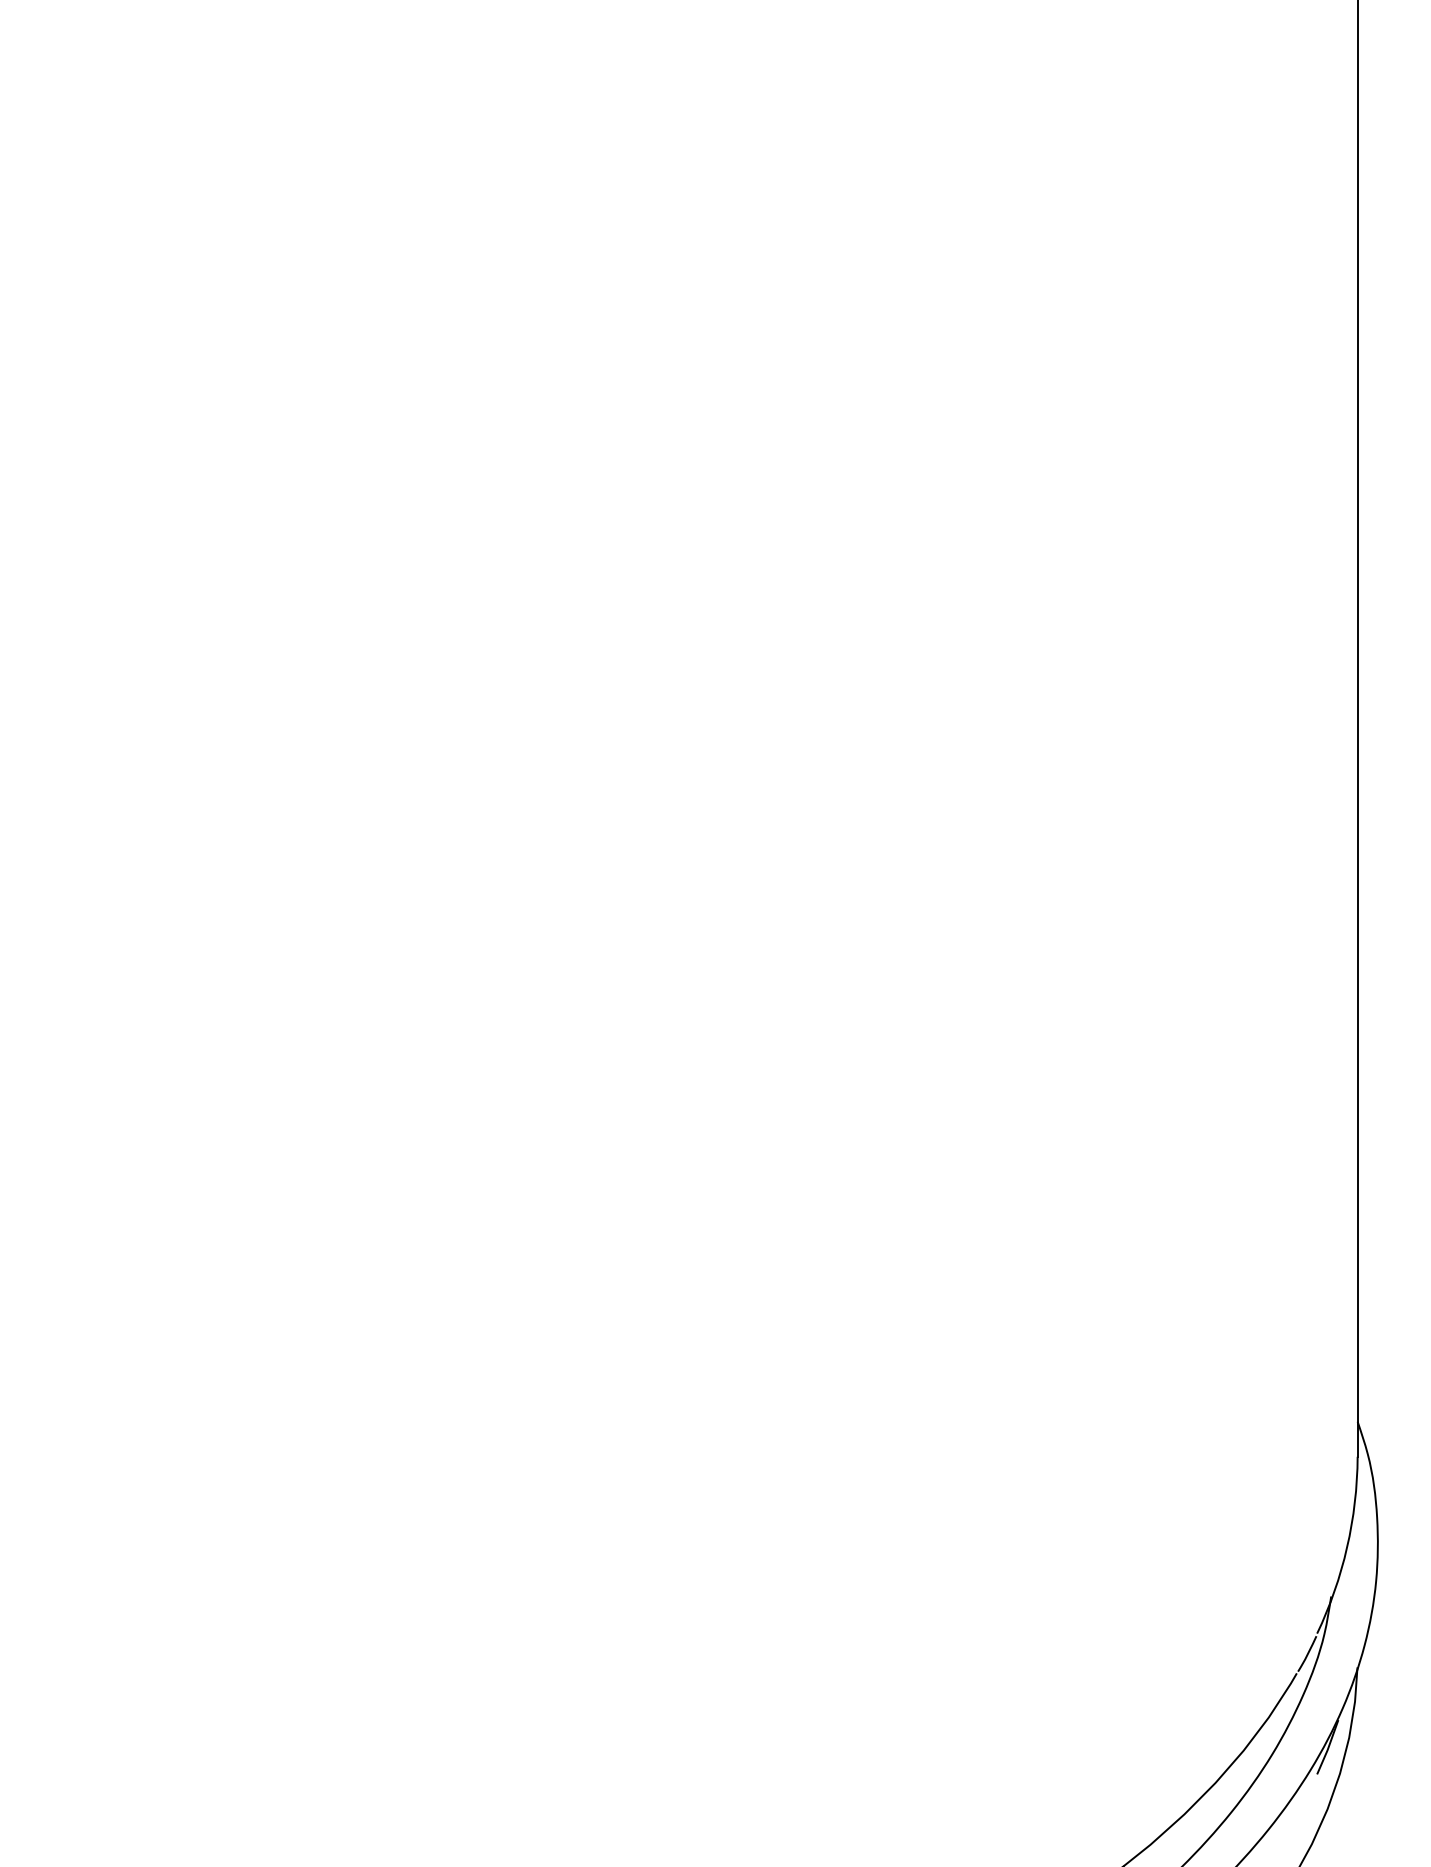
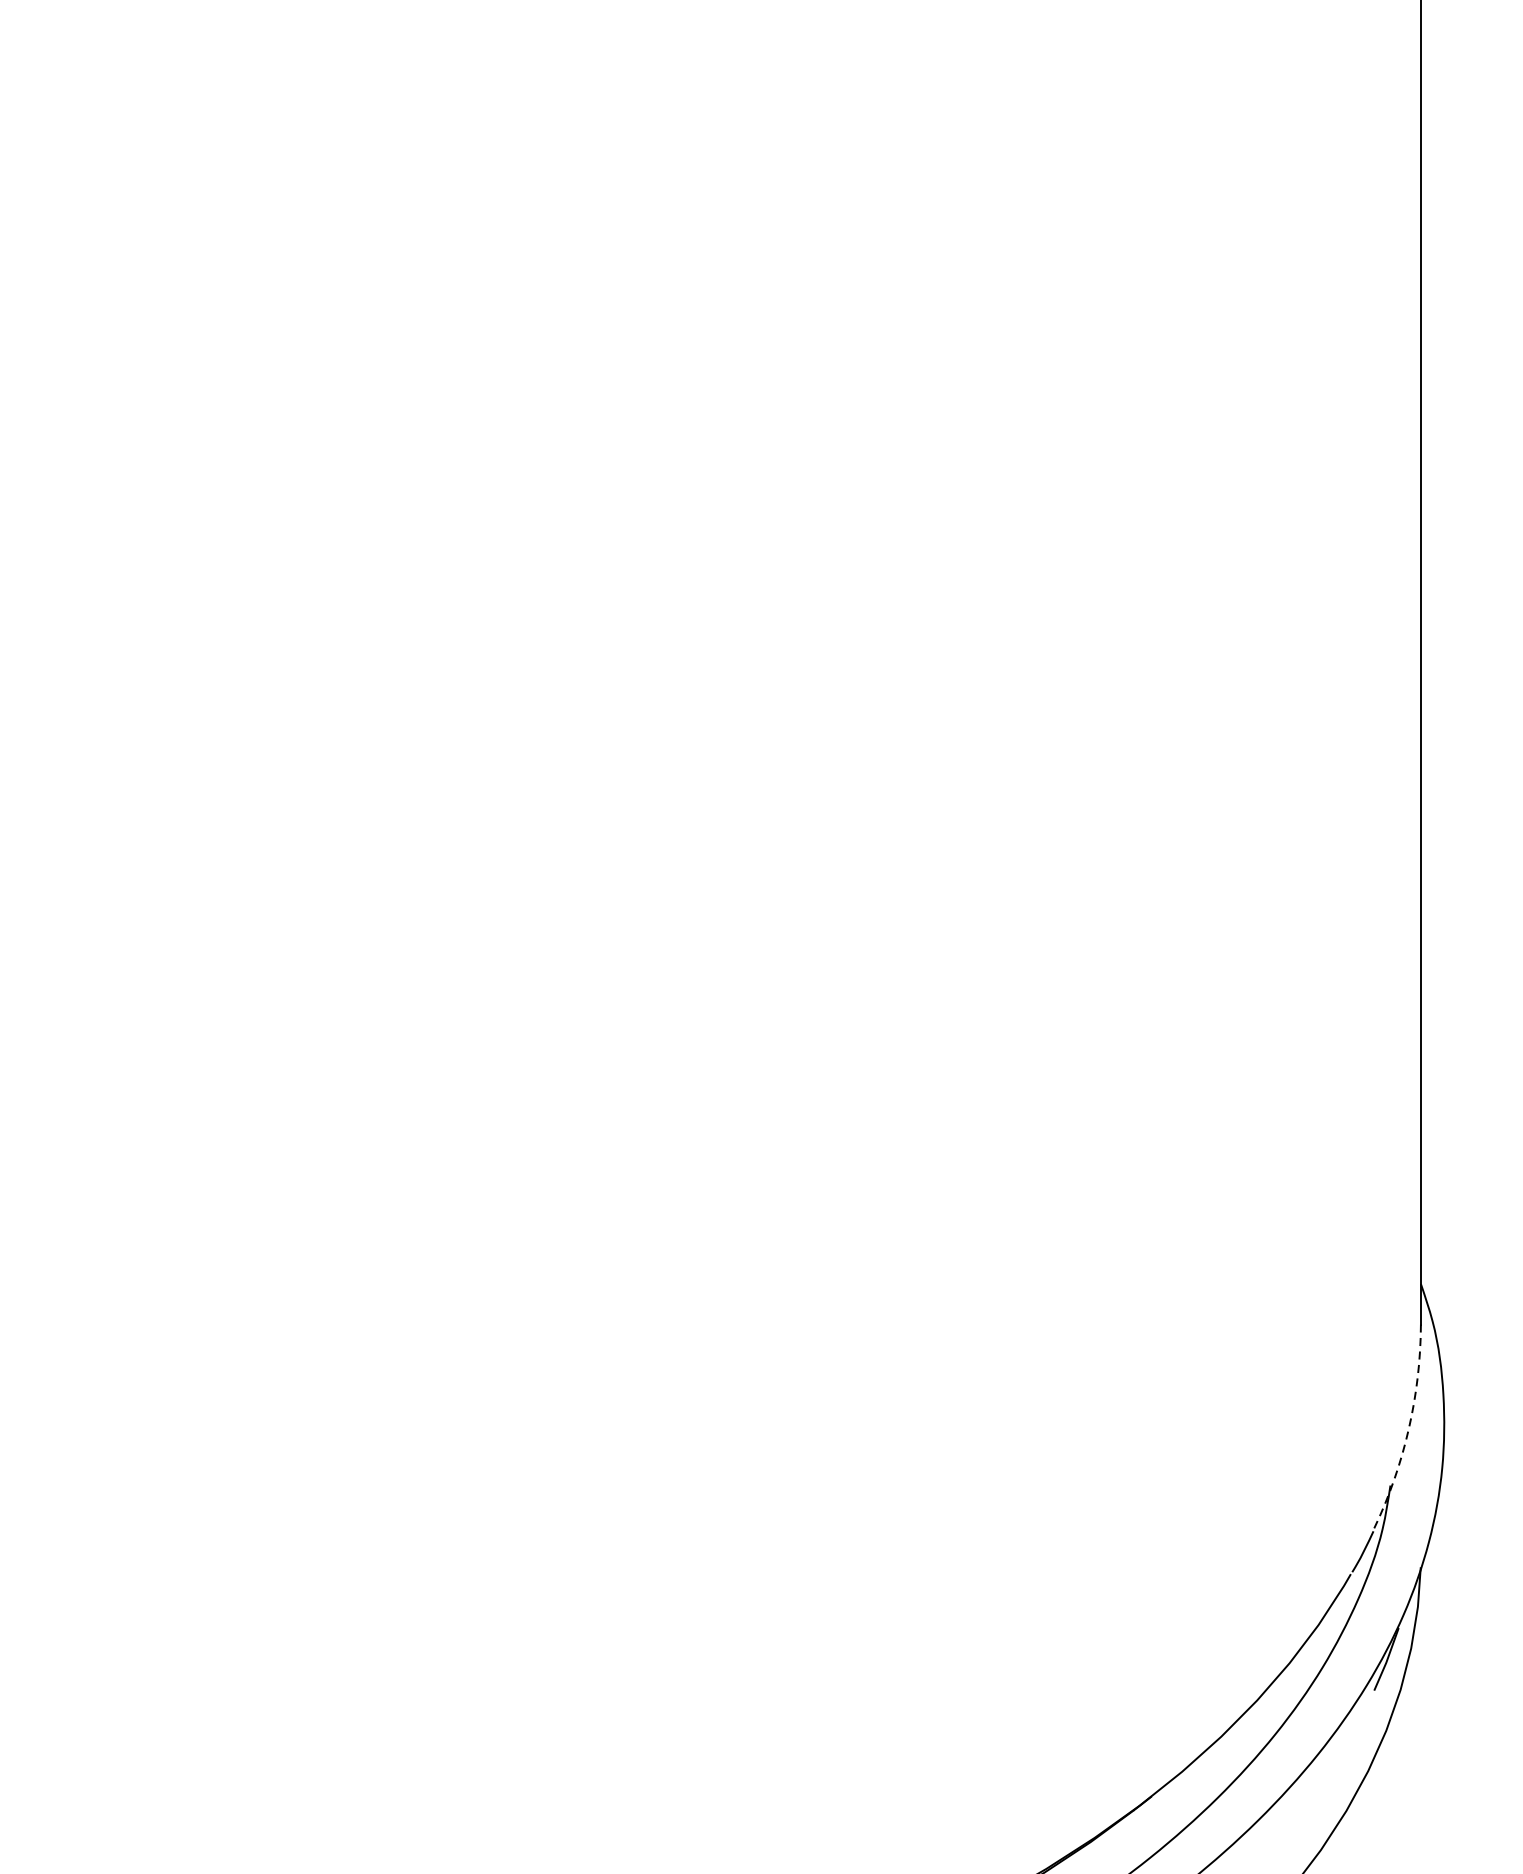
arc: (1347, 1547) -> (1409, 1429), solid -> dashed

